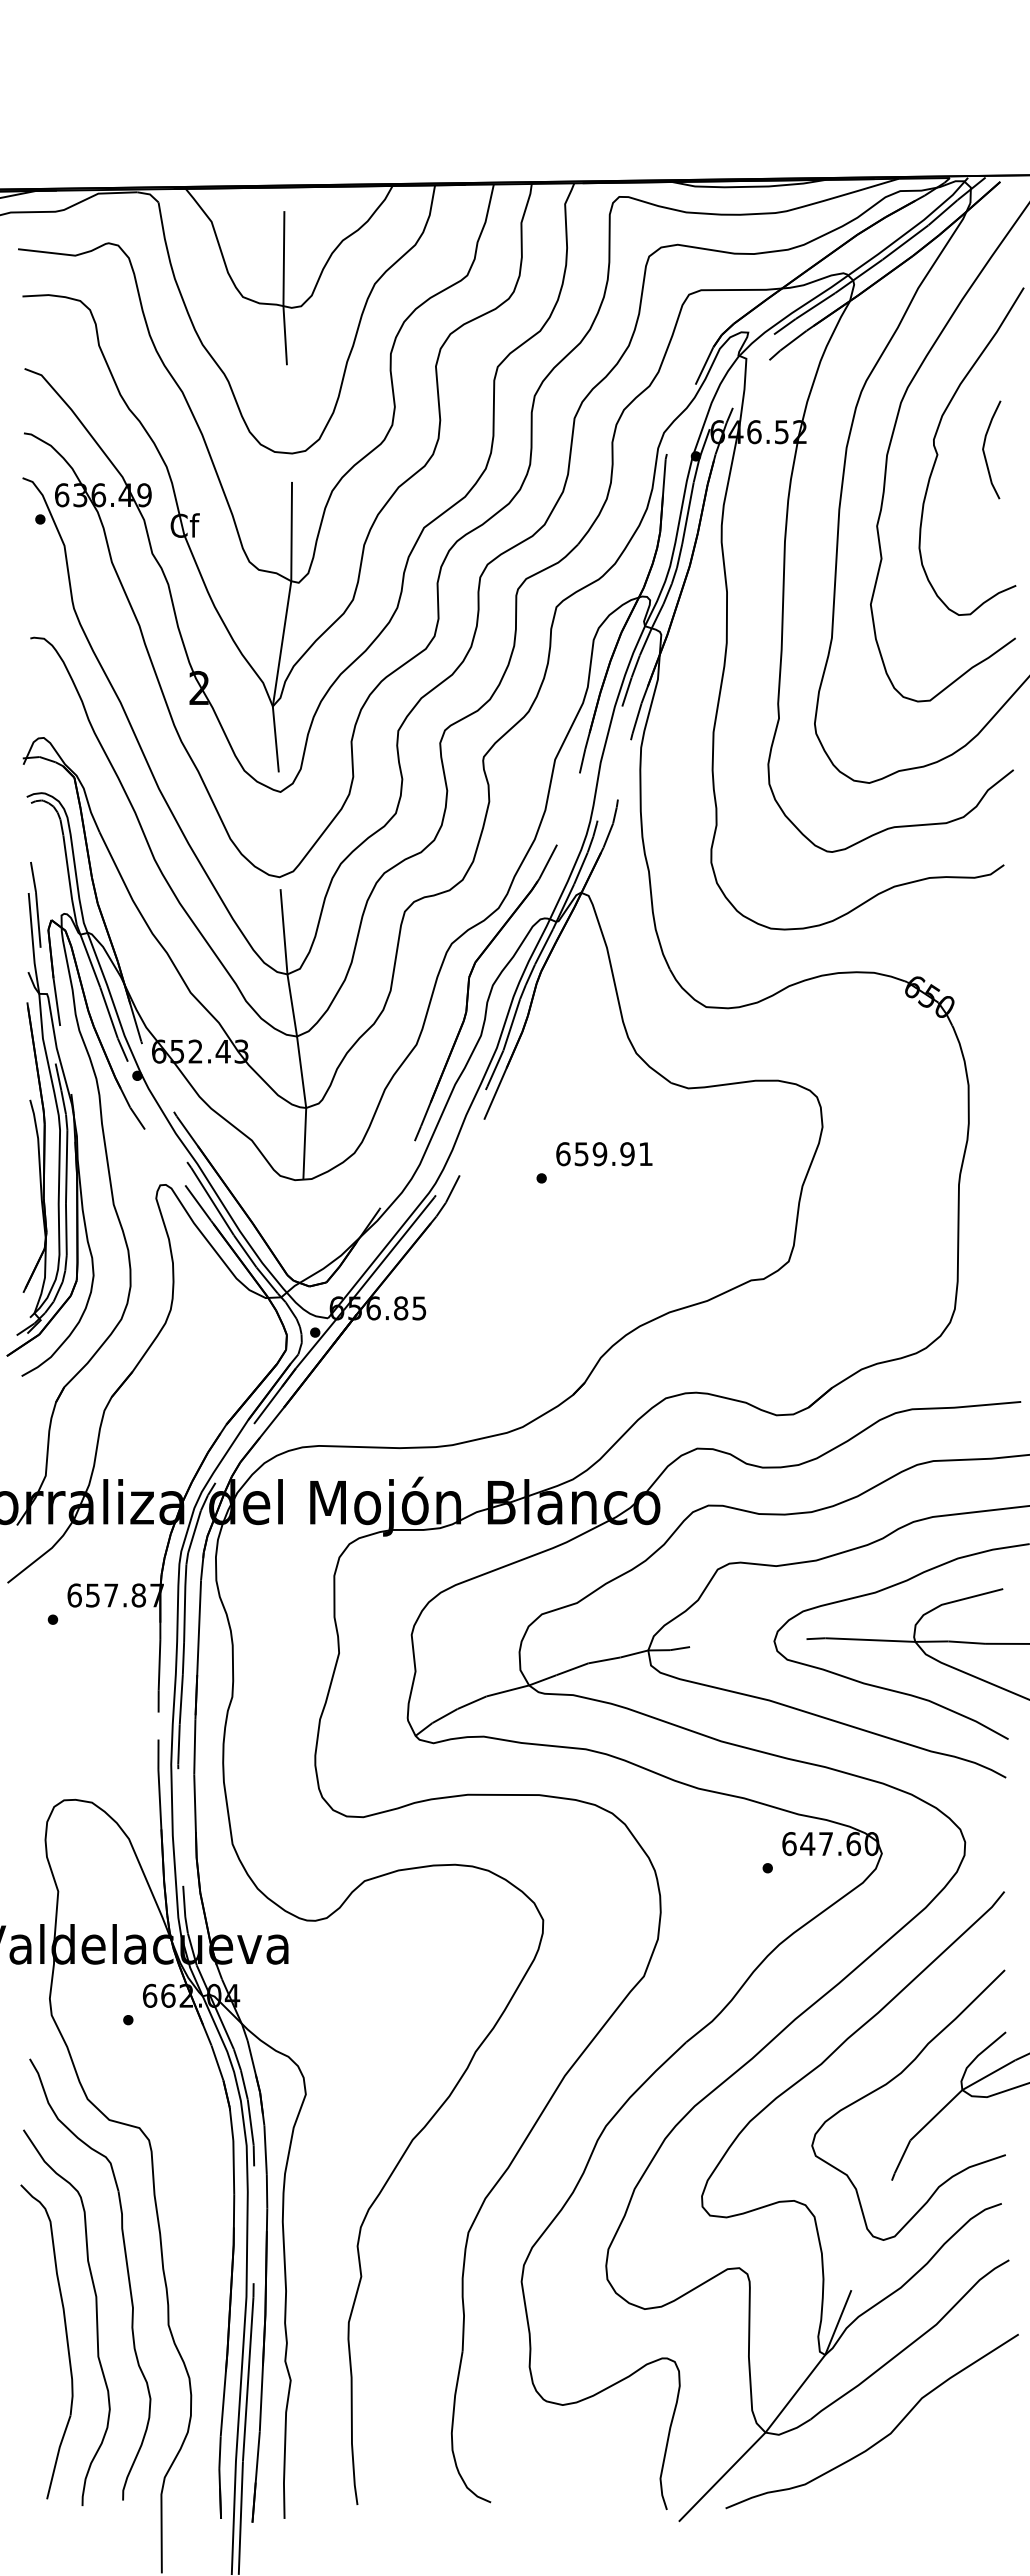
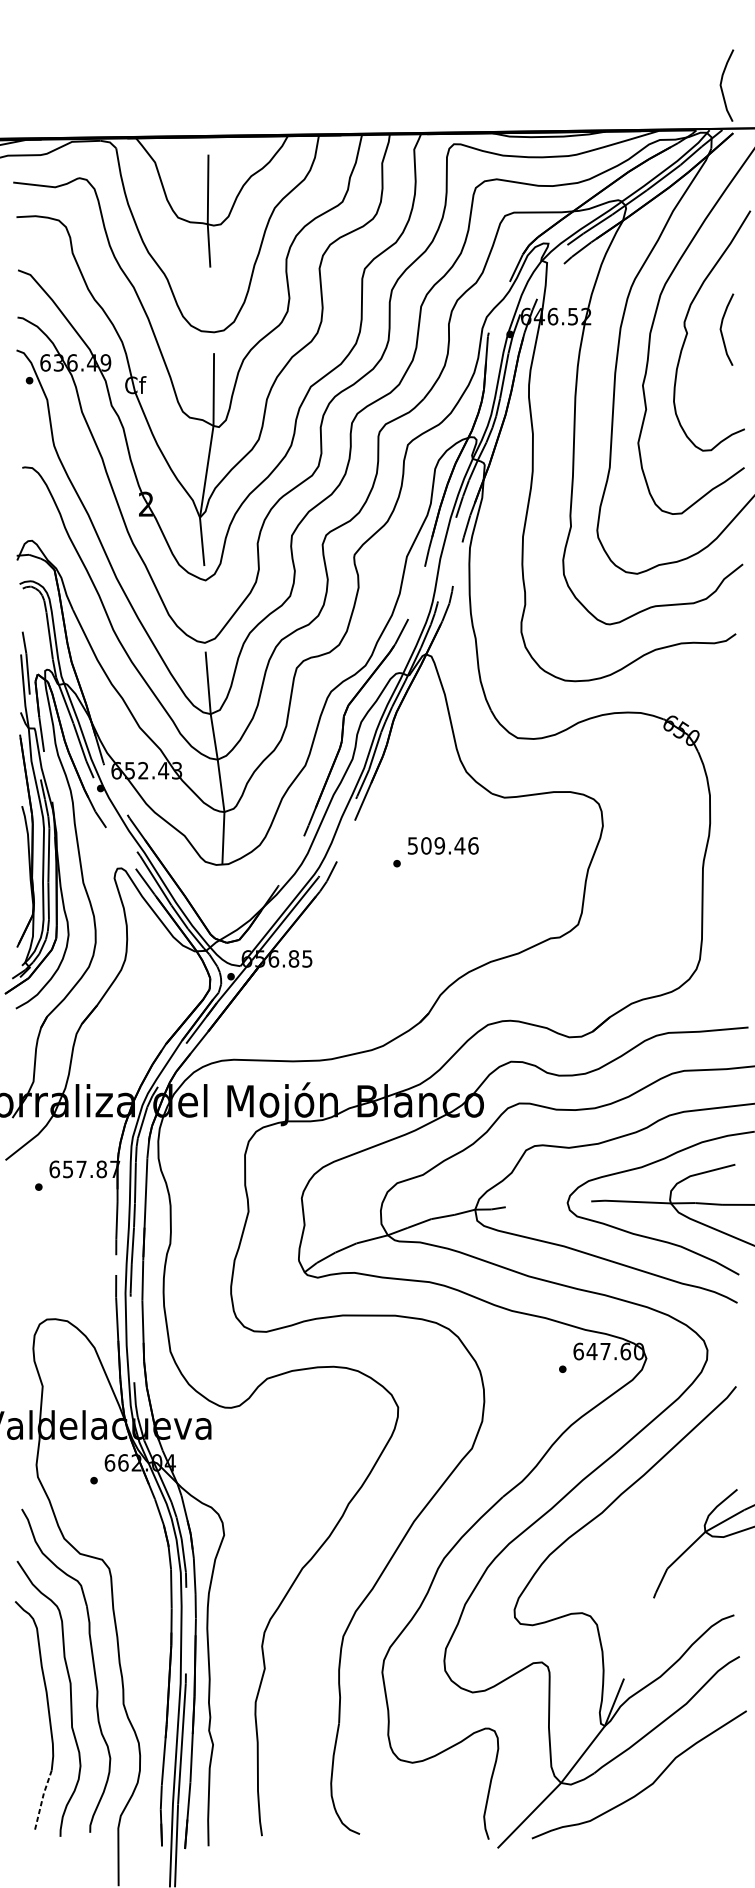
curve: (984, 115) -> (721, 84), added
text: (604, 1154) -> (443, 846), 659.91 -> 509.46
curve: (890, 2082) -> (652, 1526), removed
line: (57, 2456) -> (42, 1800), solid -> dashed

